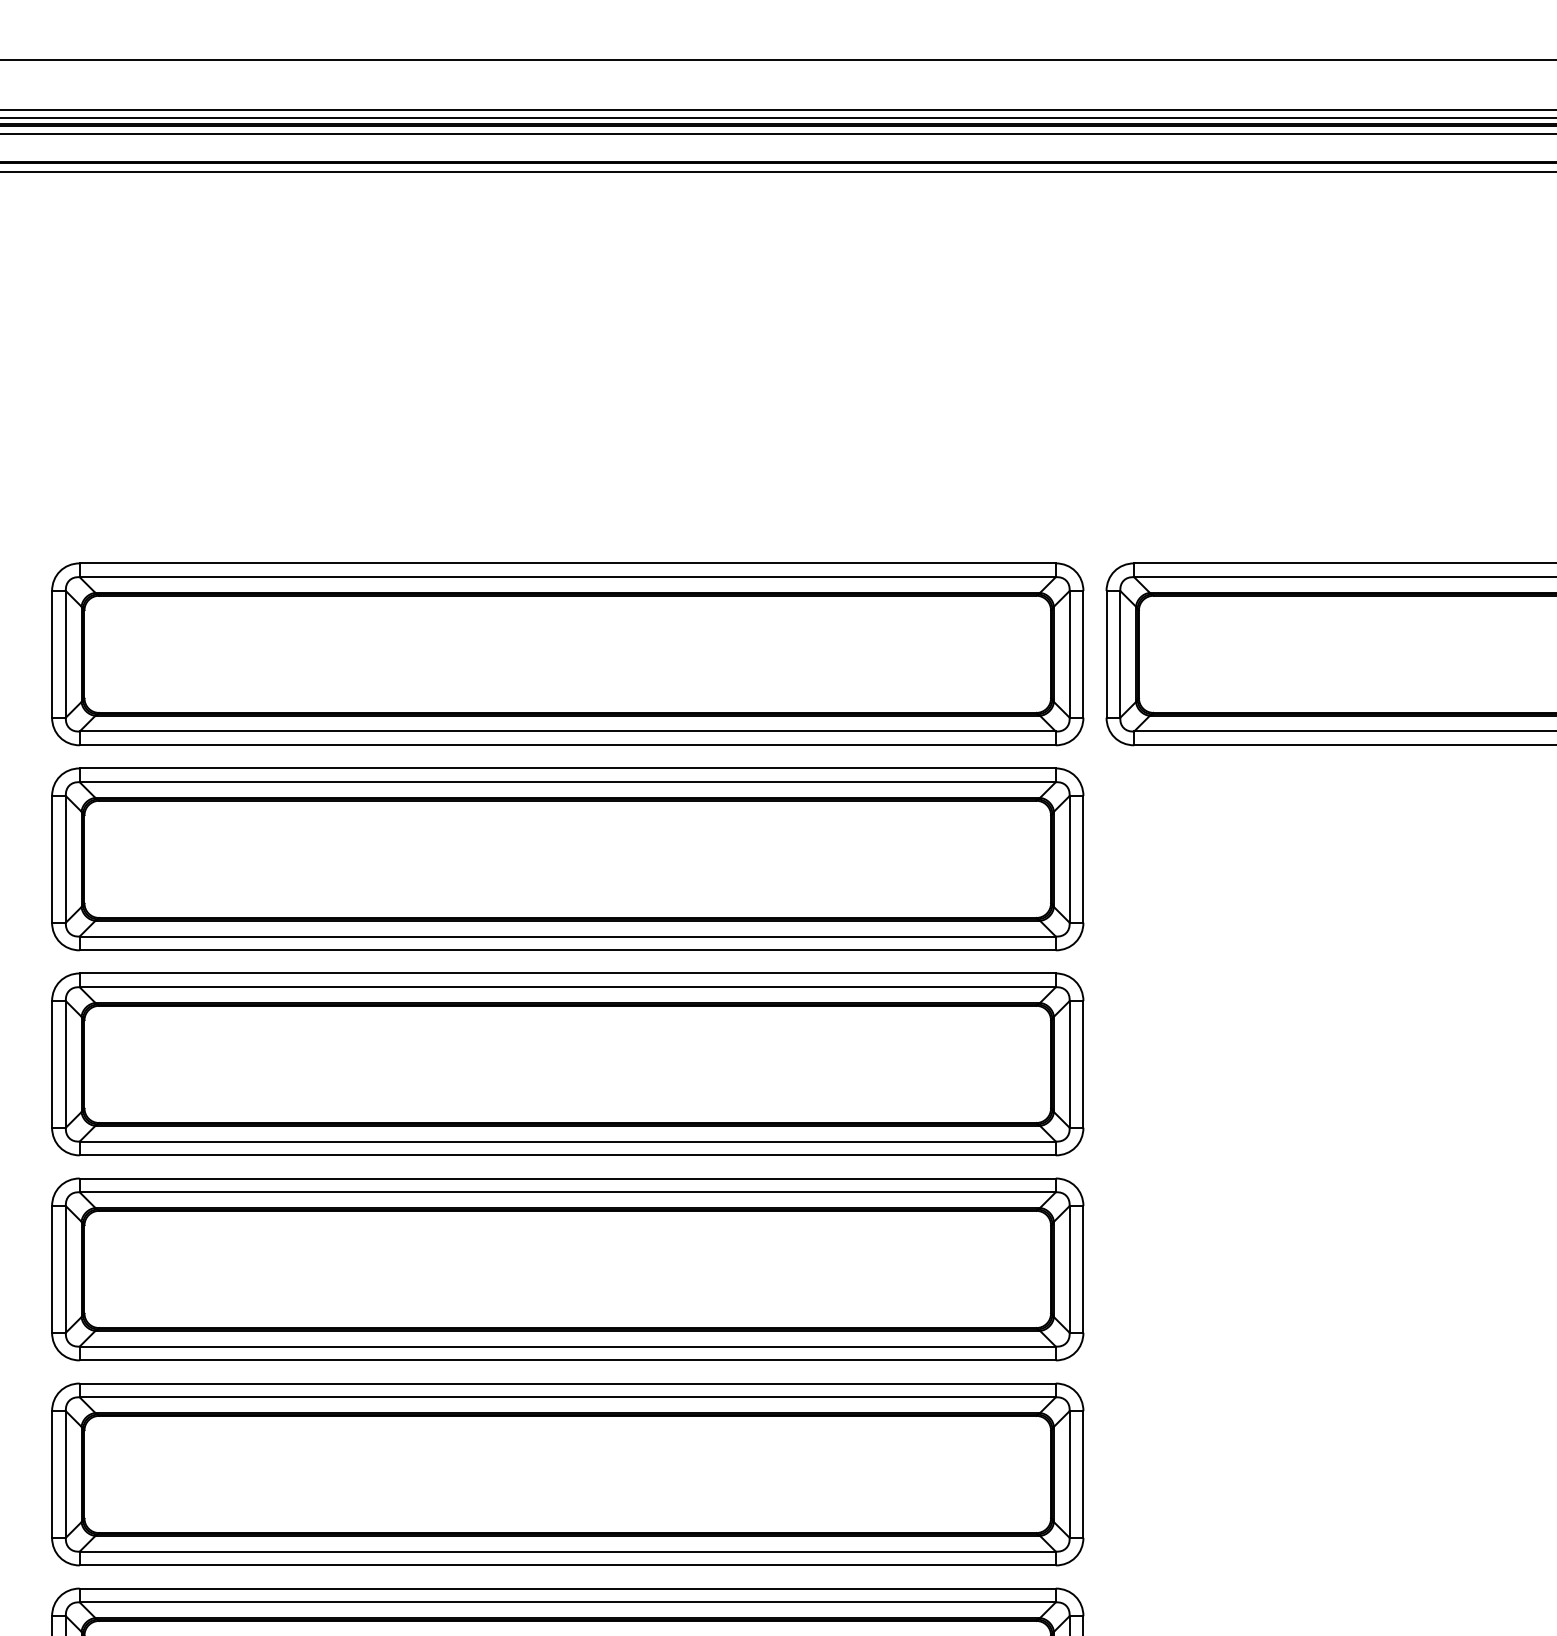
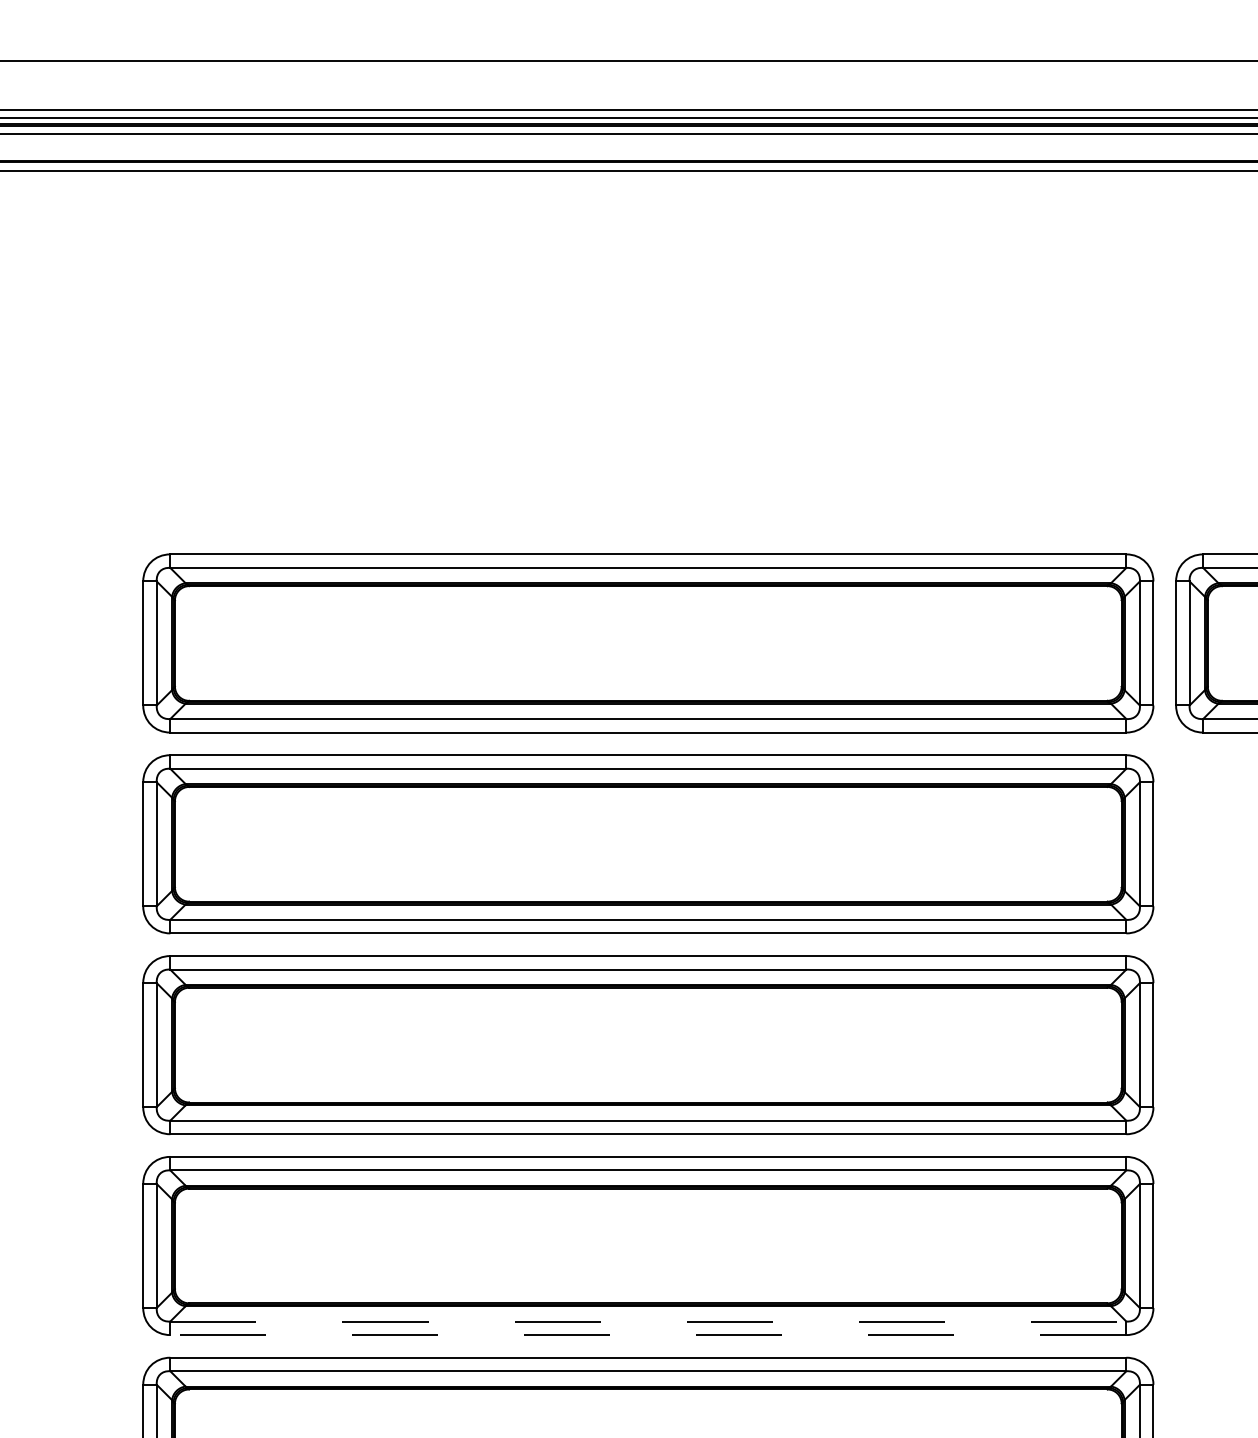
line: (568, 1346) -> (649, 1321), solid -> dashed
line: (567, 1360) -> (648, 1335), solid -> dashed

